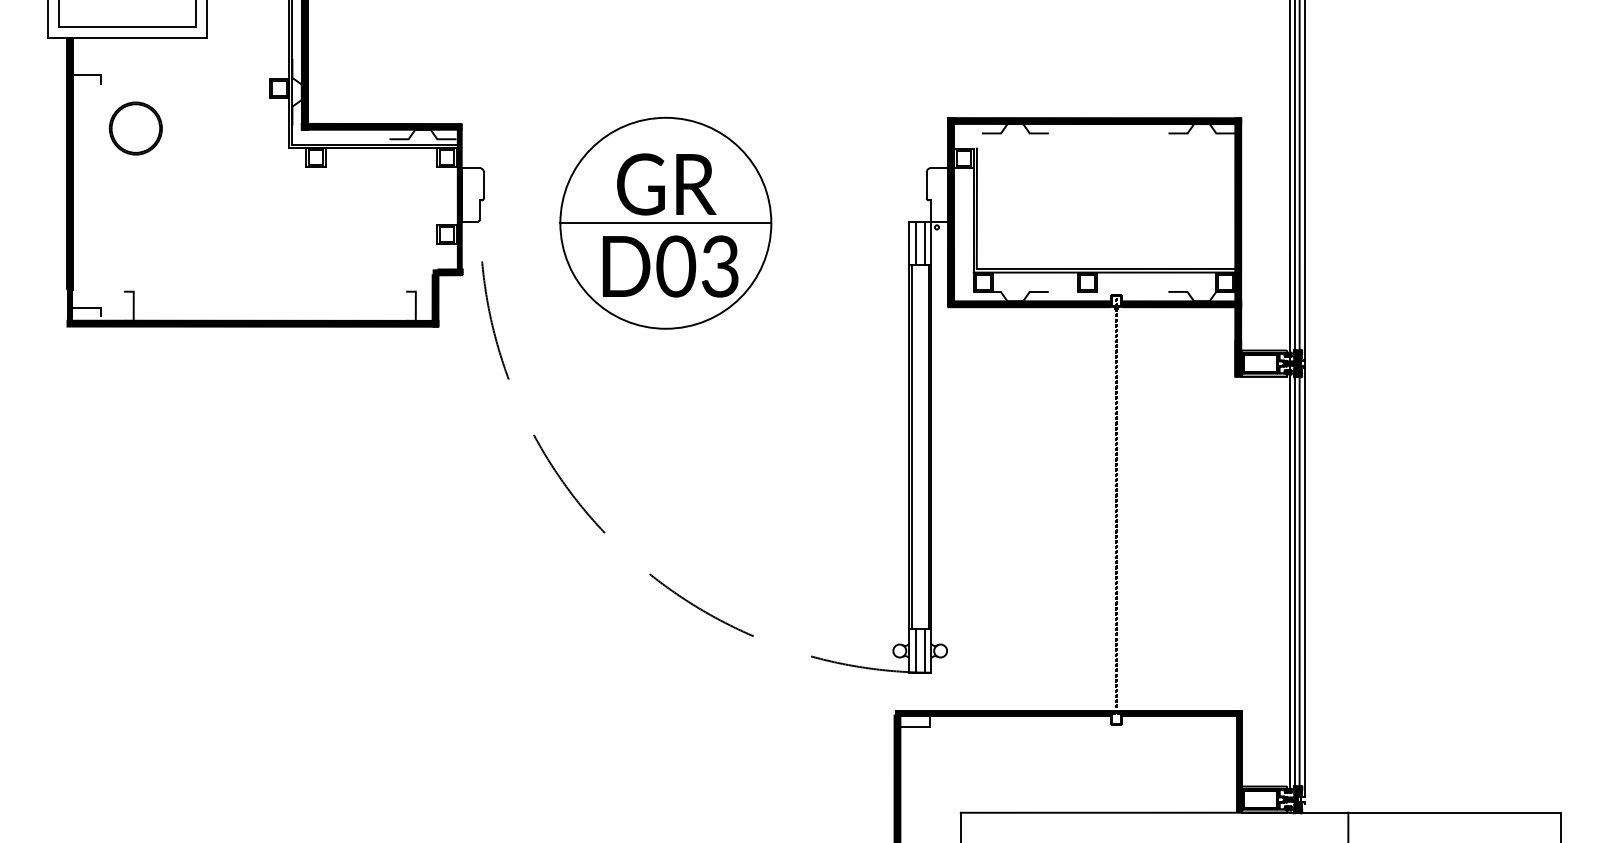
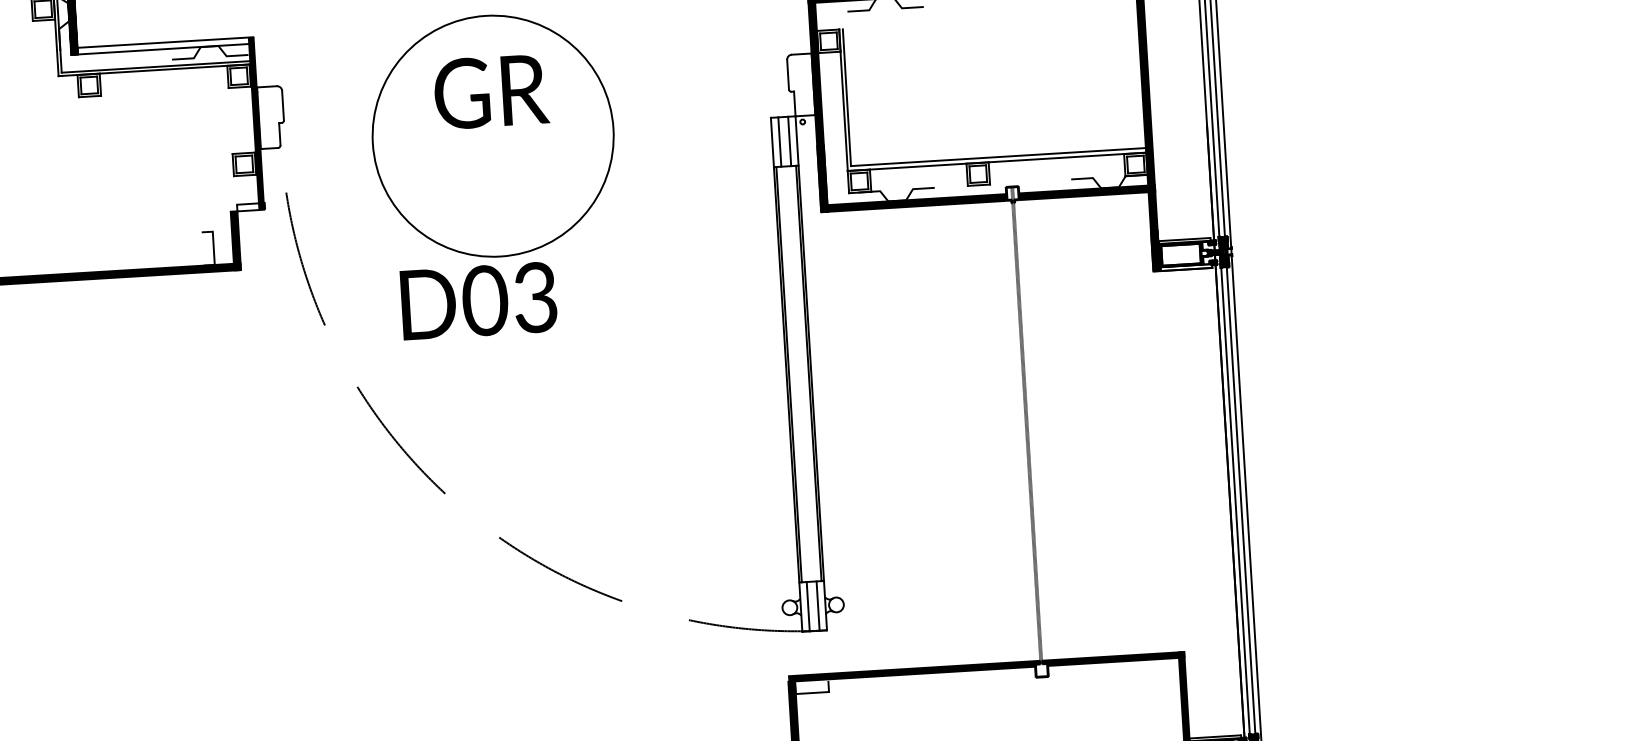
fill: (381, 126) -> (162, 45), removed
line: (665, 223) -> (492, 136), removed
text: (670, 266) -> (478, 301), moved
fill: (447, 272) -> (247, 207), removed

